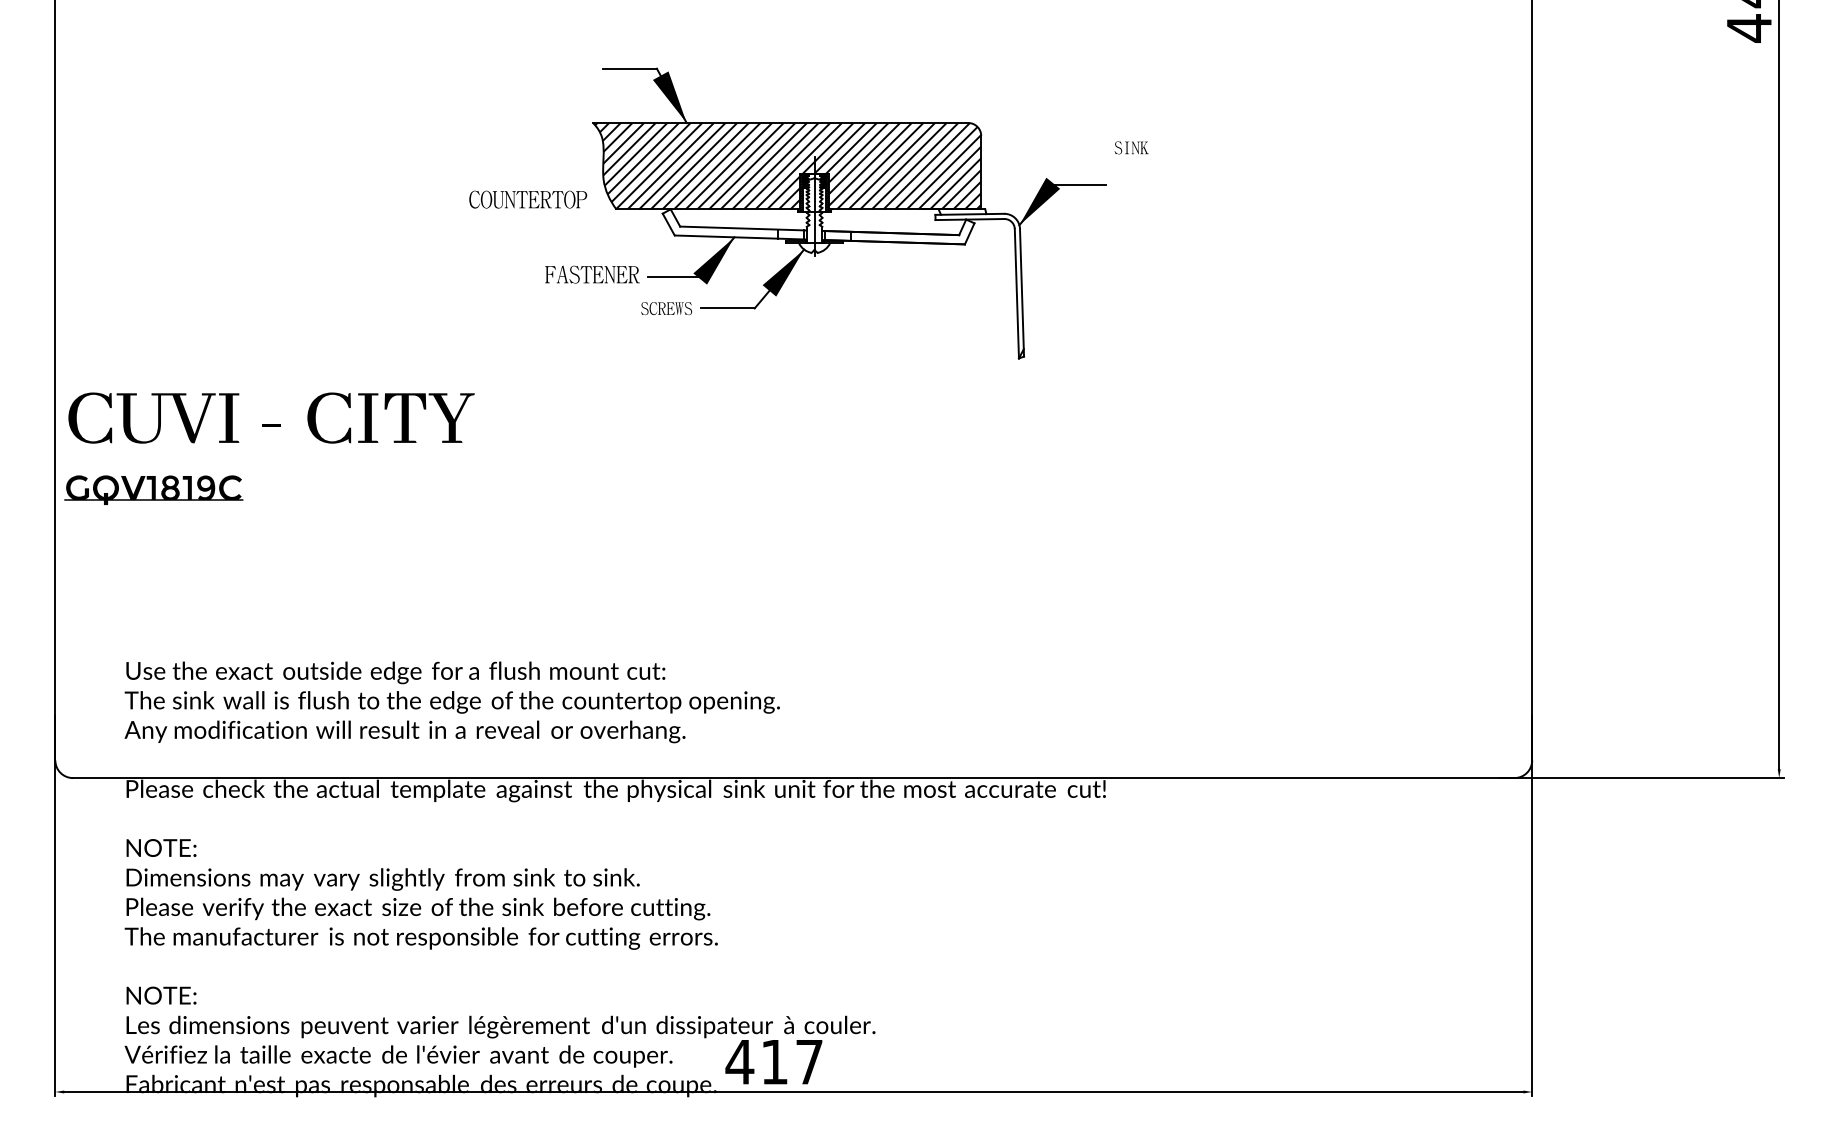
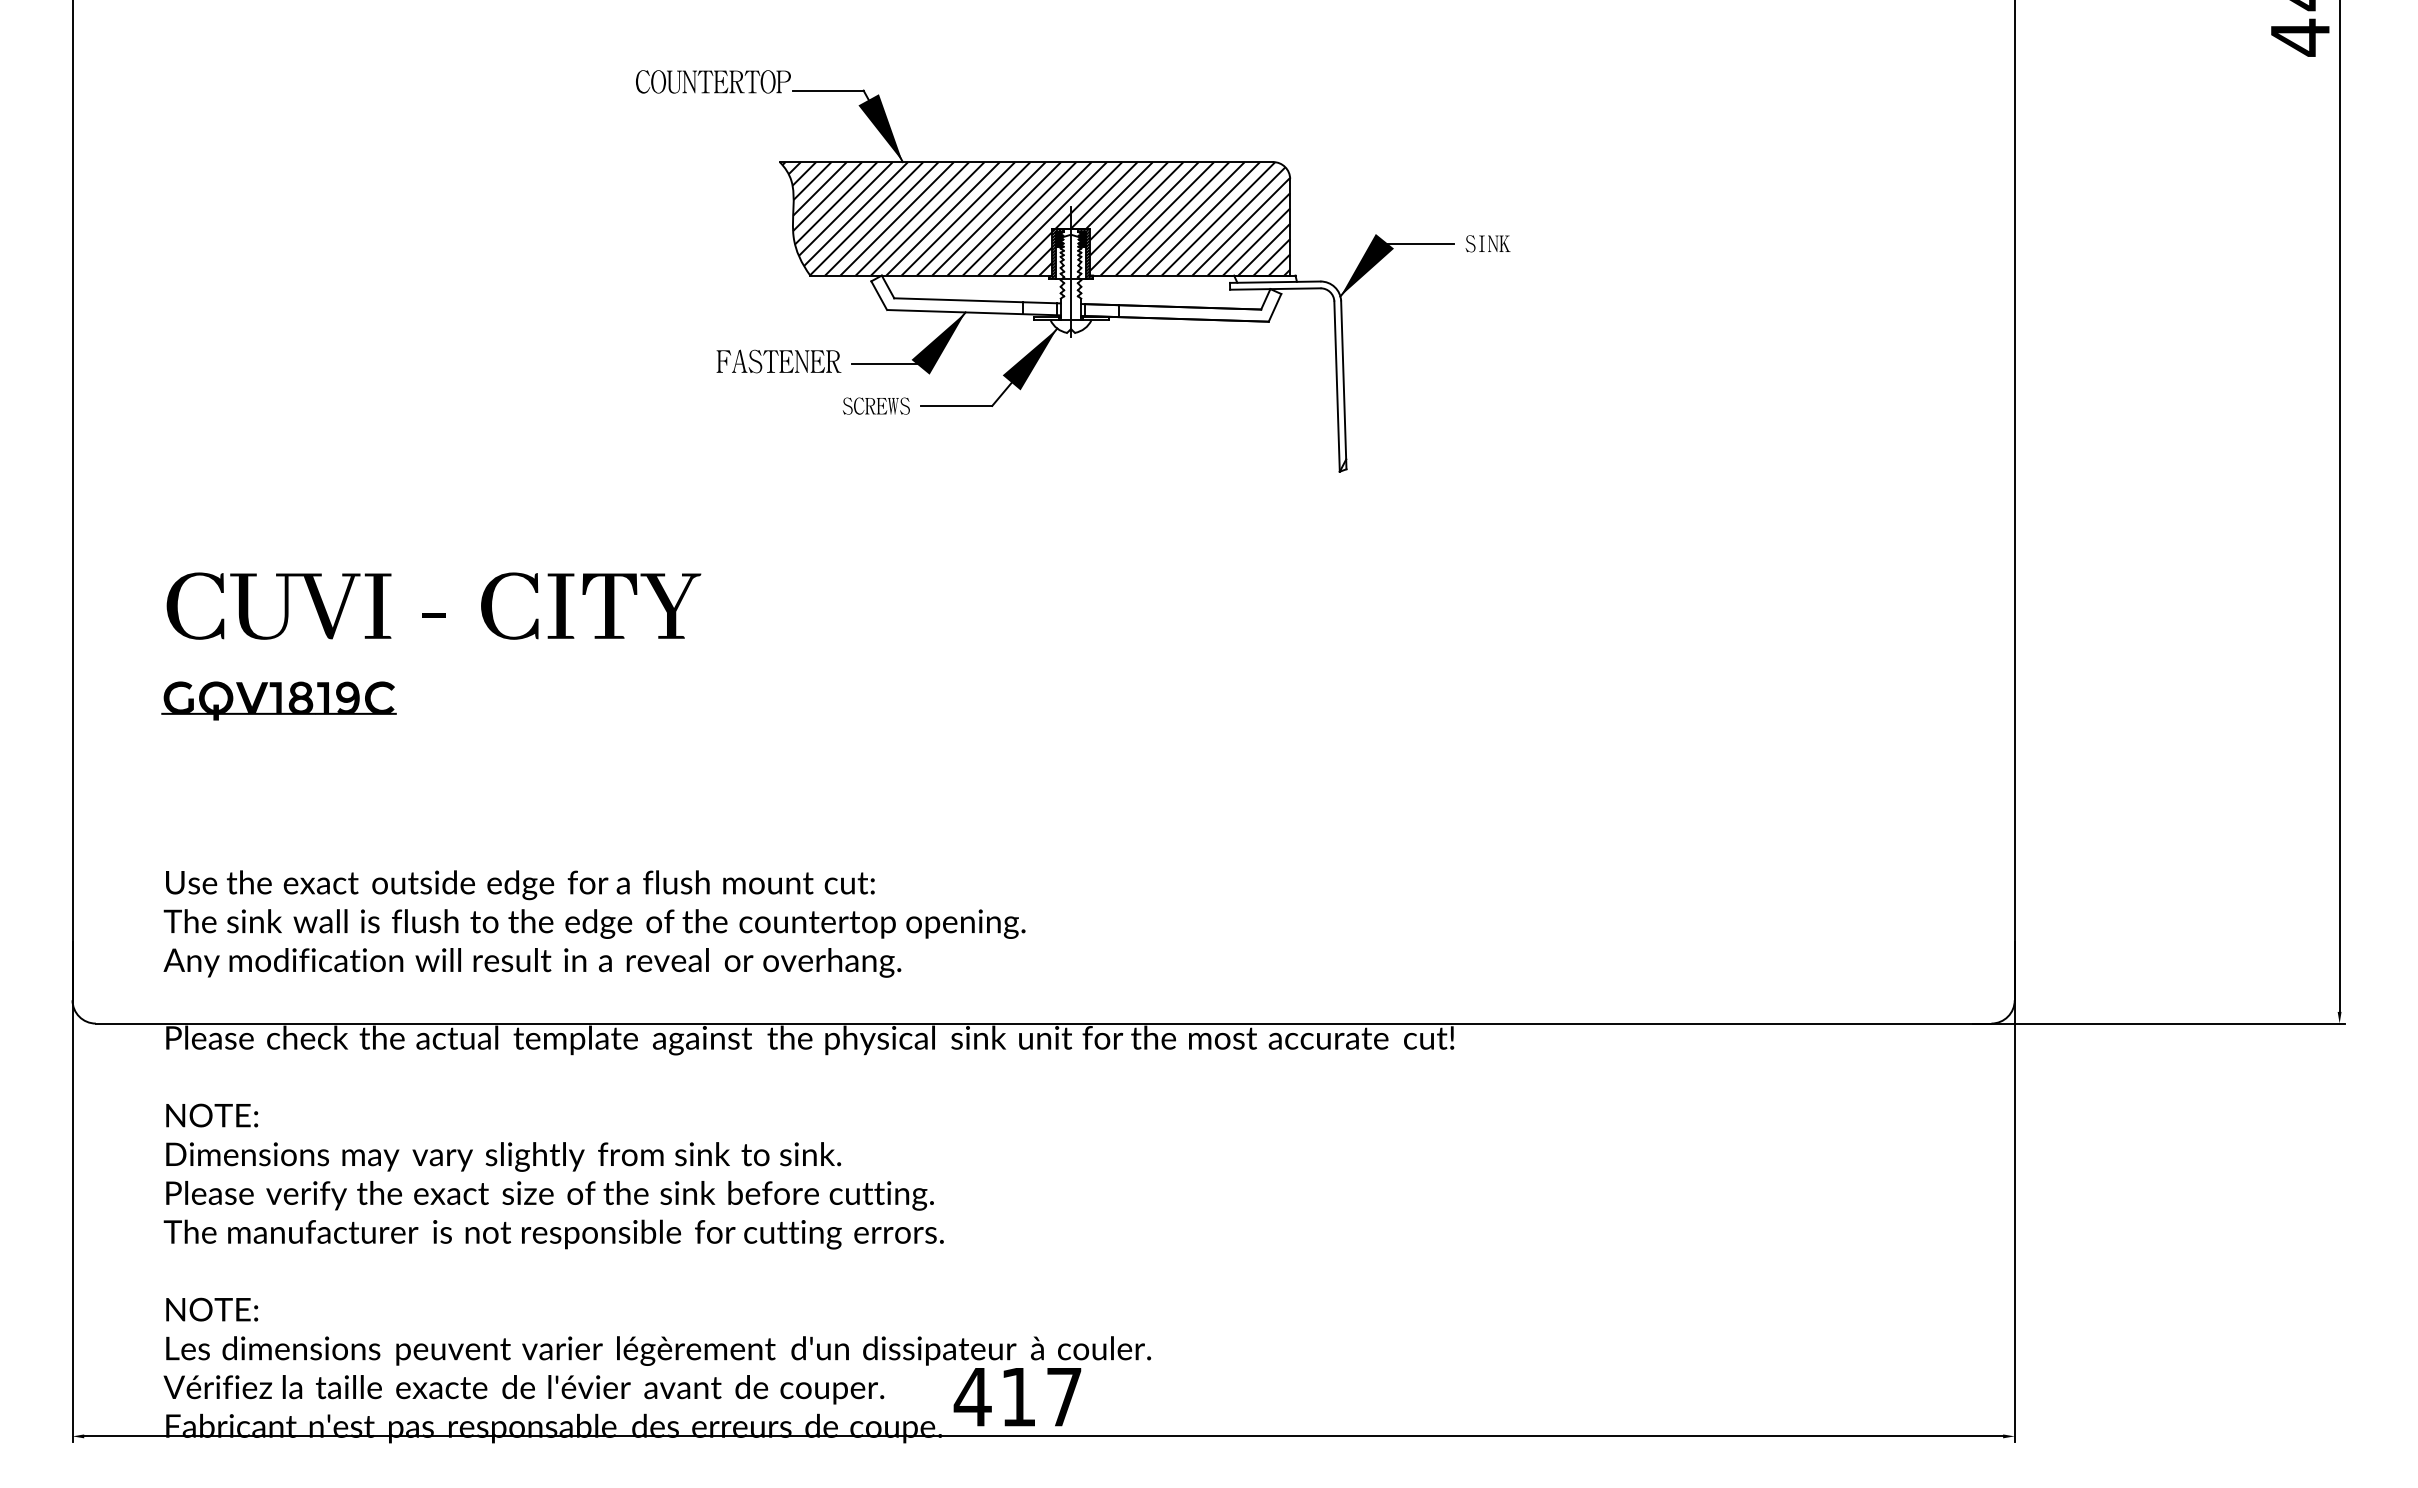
text: (1131, 147) -> (1487, 243), moved
text: (528, 199) -> (713, 81), moved
text: (269, 448) -> (431, 646), moved

